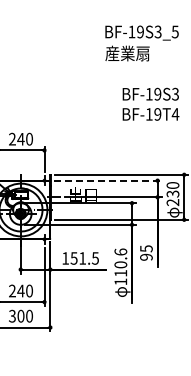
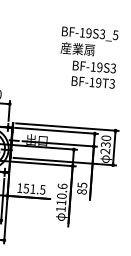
text: (141, 43) -> (89, 42), moved
text: (175, 114) -> (112, 83), BF-19T4 -> BF-19T3
line: (107, 180) -> (56, 130), dashed -> solid
text: (146, 256) -> (82, 191), 95 -> 85

